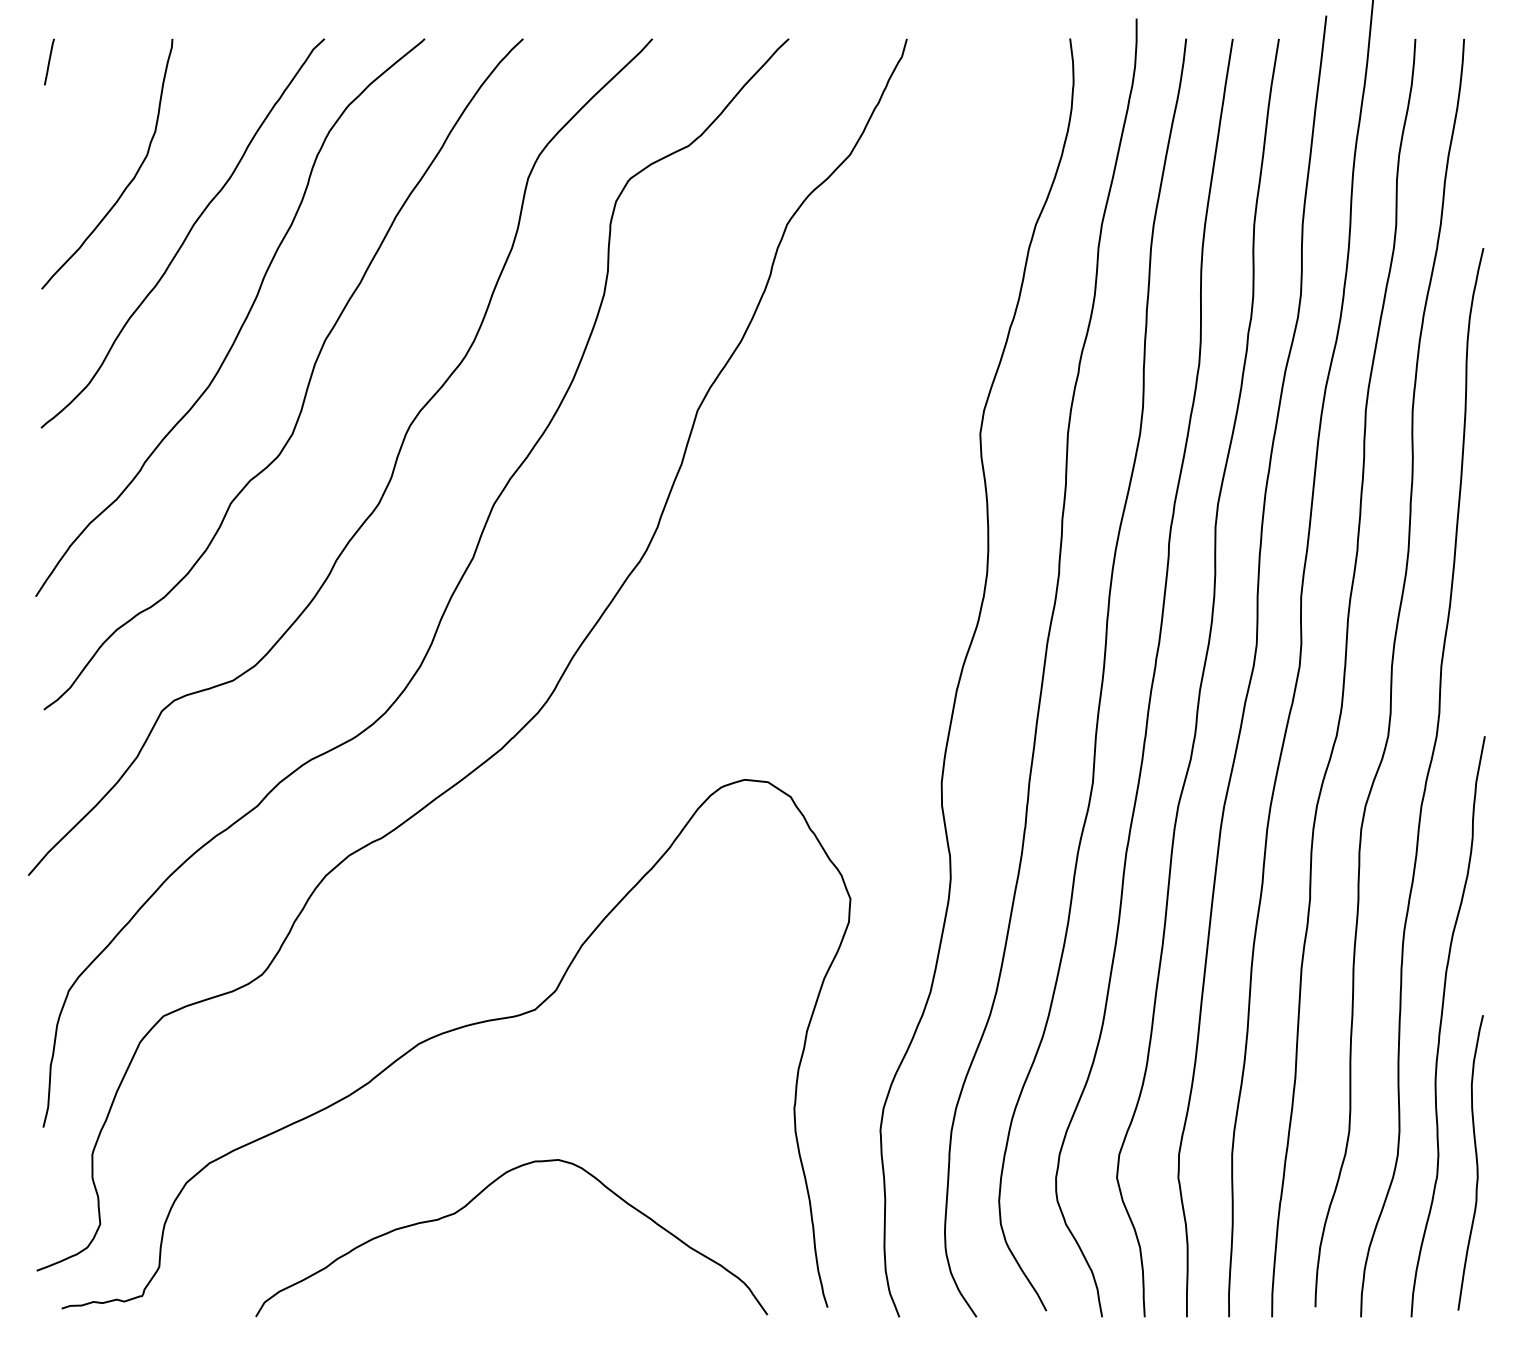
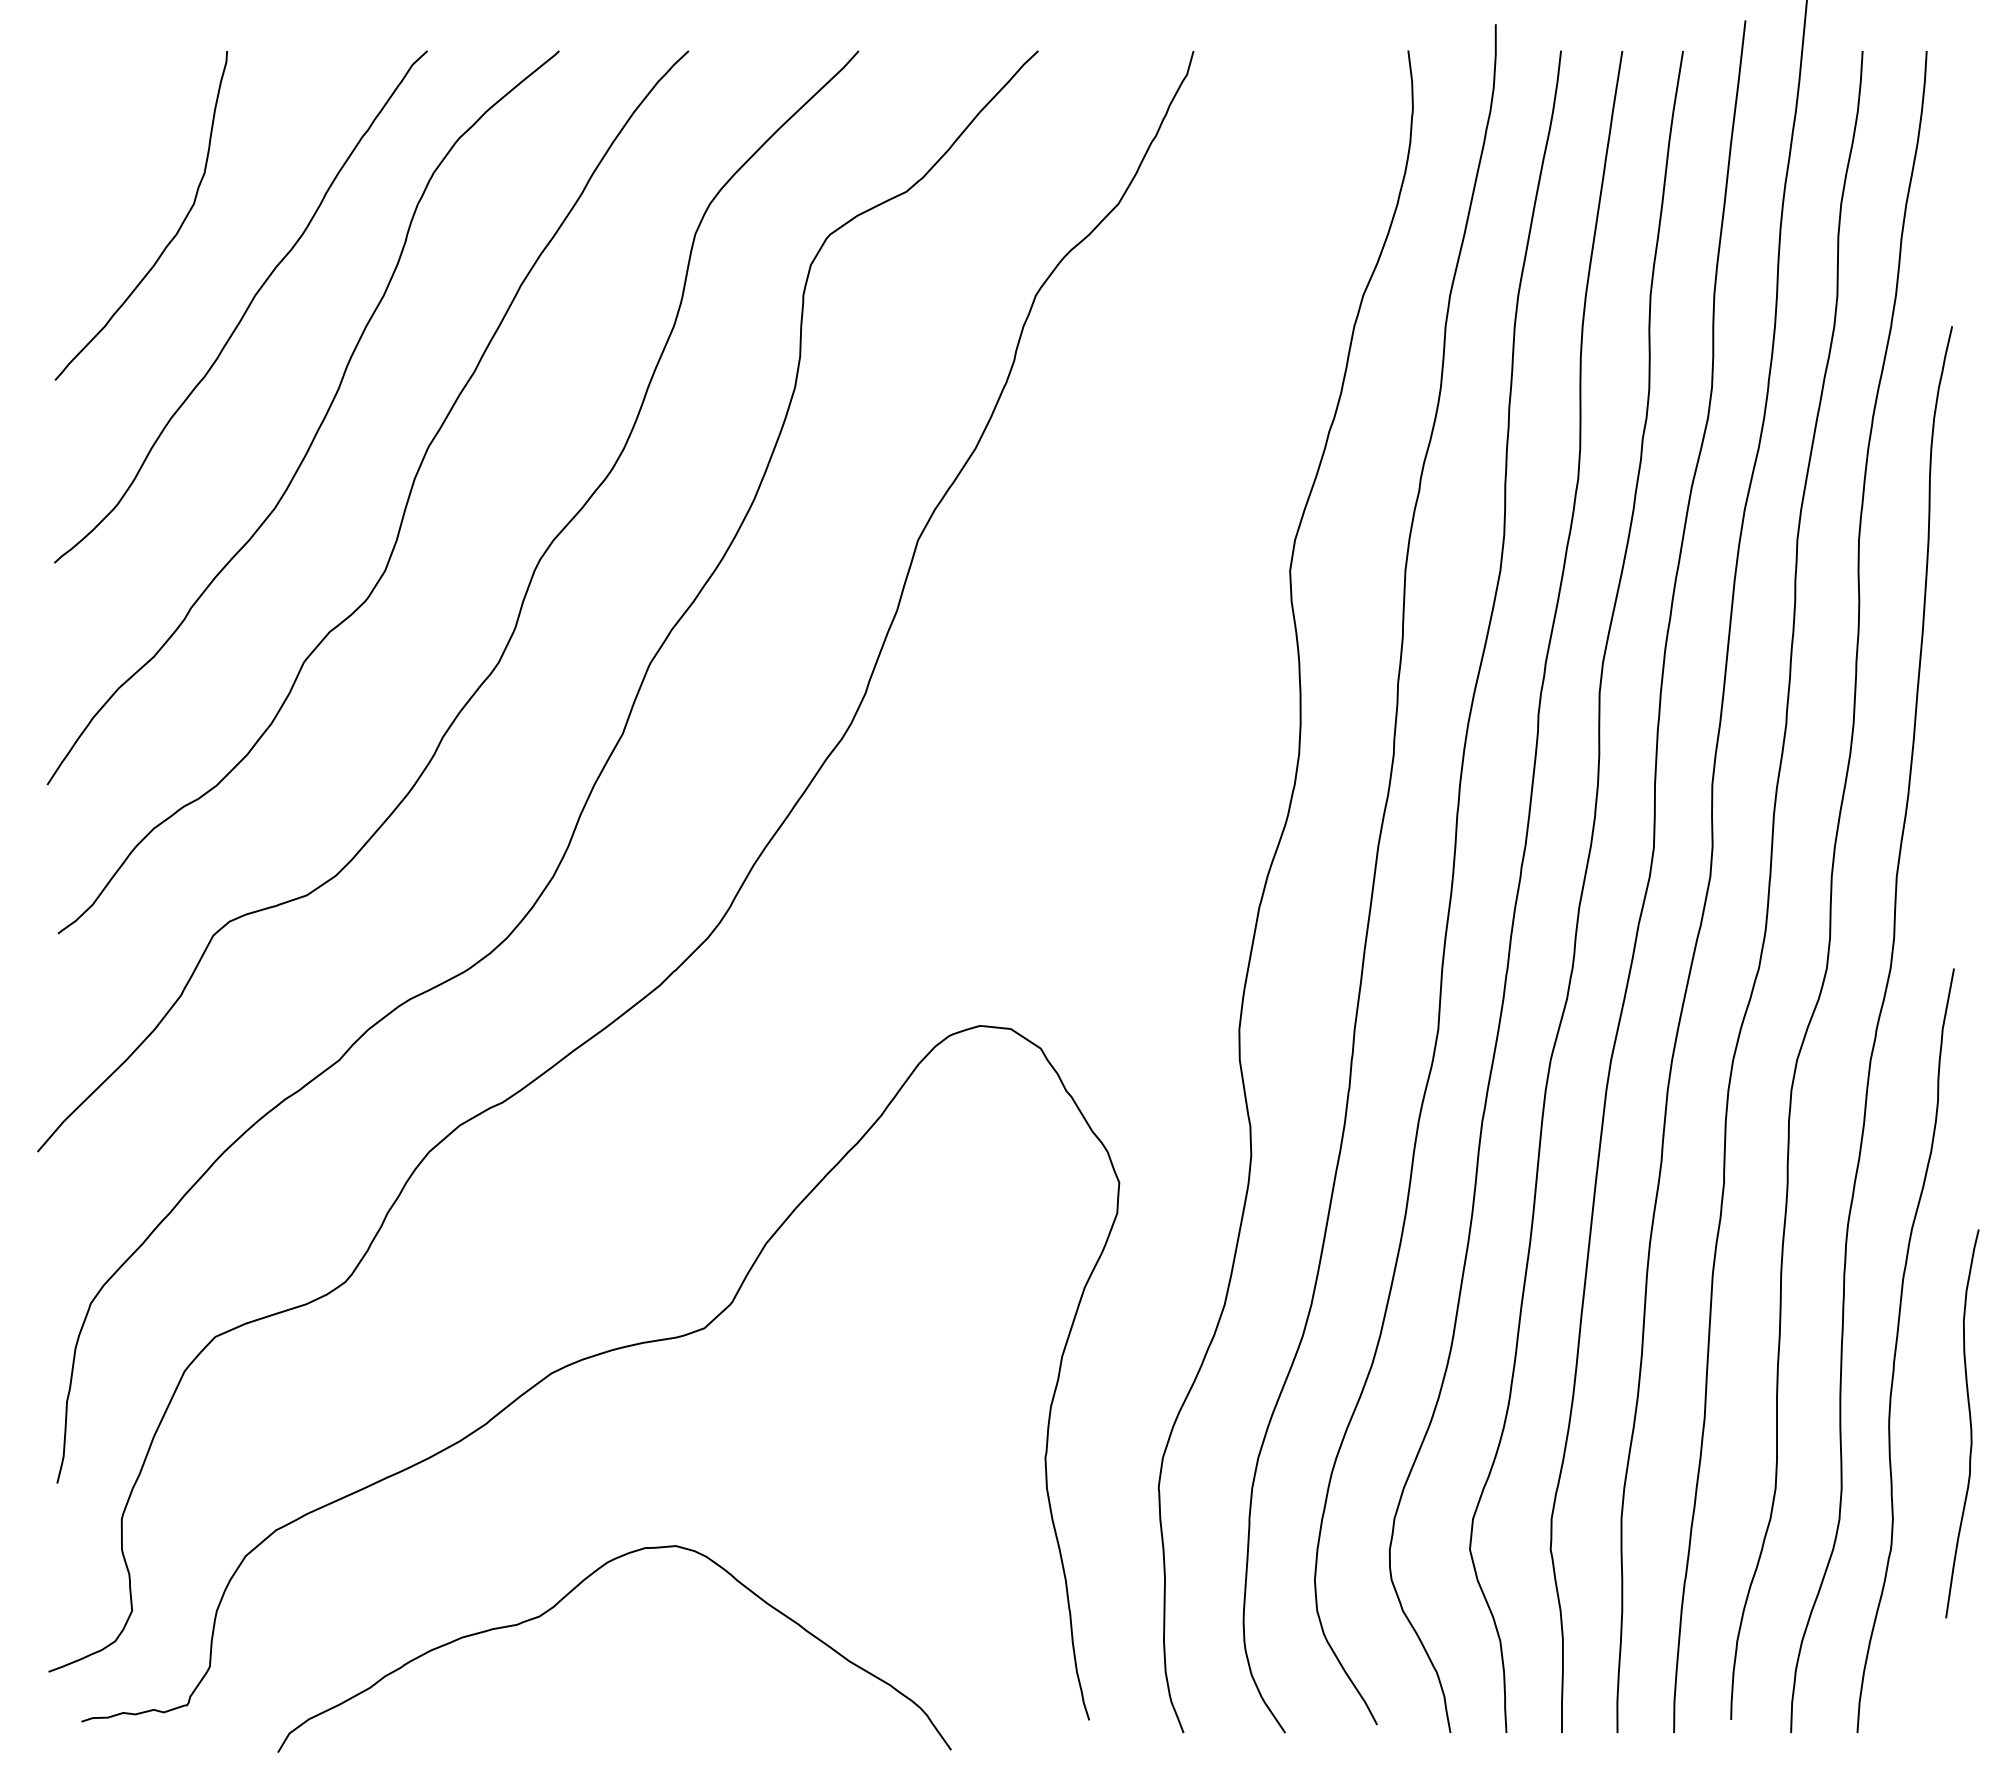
line: (49, 62) -> (65, 81), removed
curve: (1476, 1162) -> (1969, 1423), moved
curve: (477, 1196) -> (569, 1594), moved

